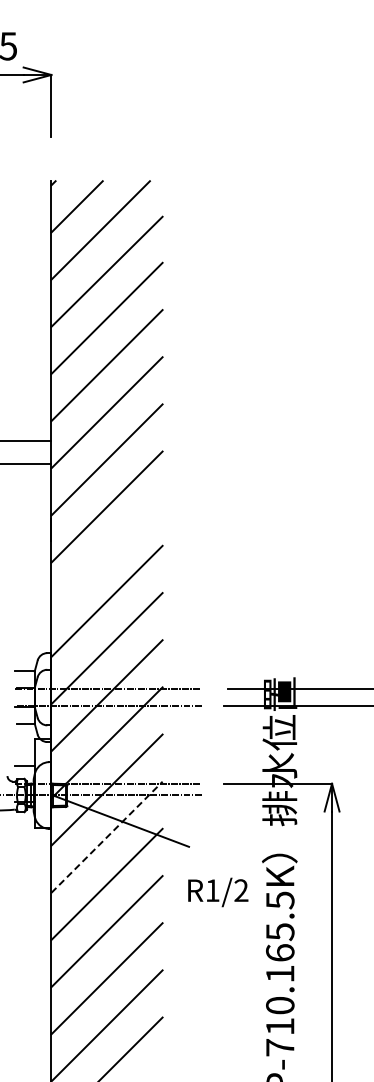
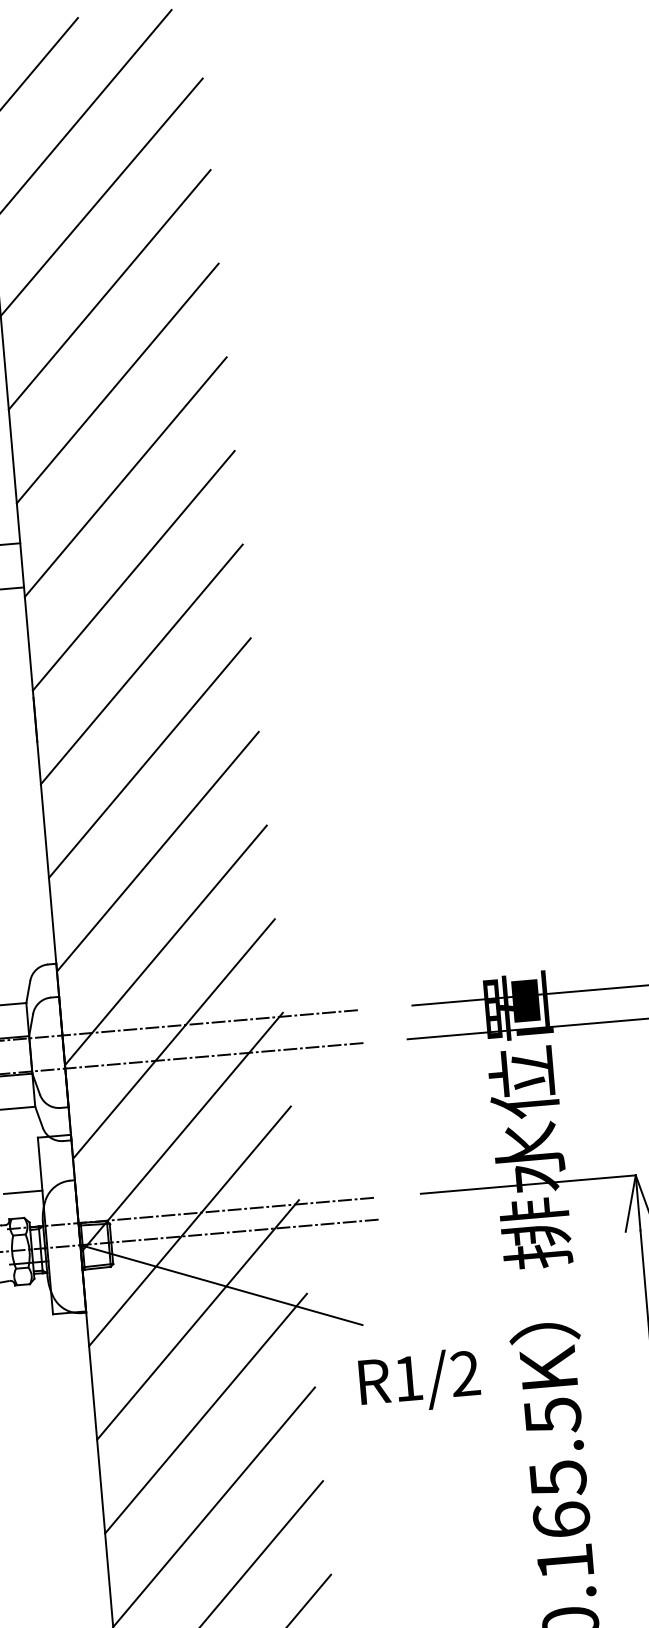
line: (106, 553) -> (148, 756), added
line: (107, 837) -> (199, 1320), dashed -> solid
text: (218, 892) -> (420, 1381), moved

